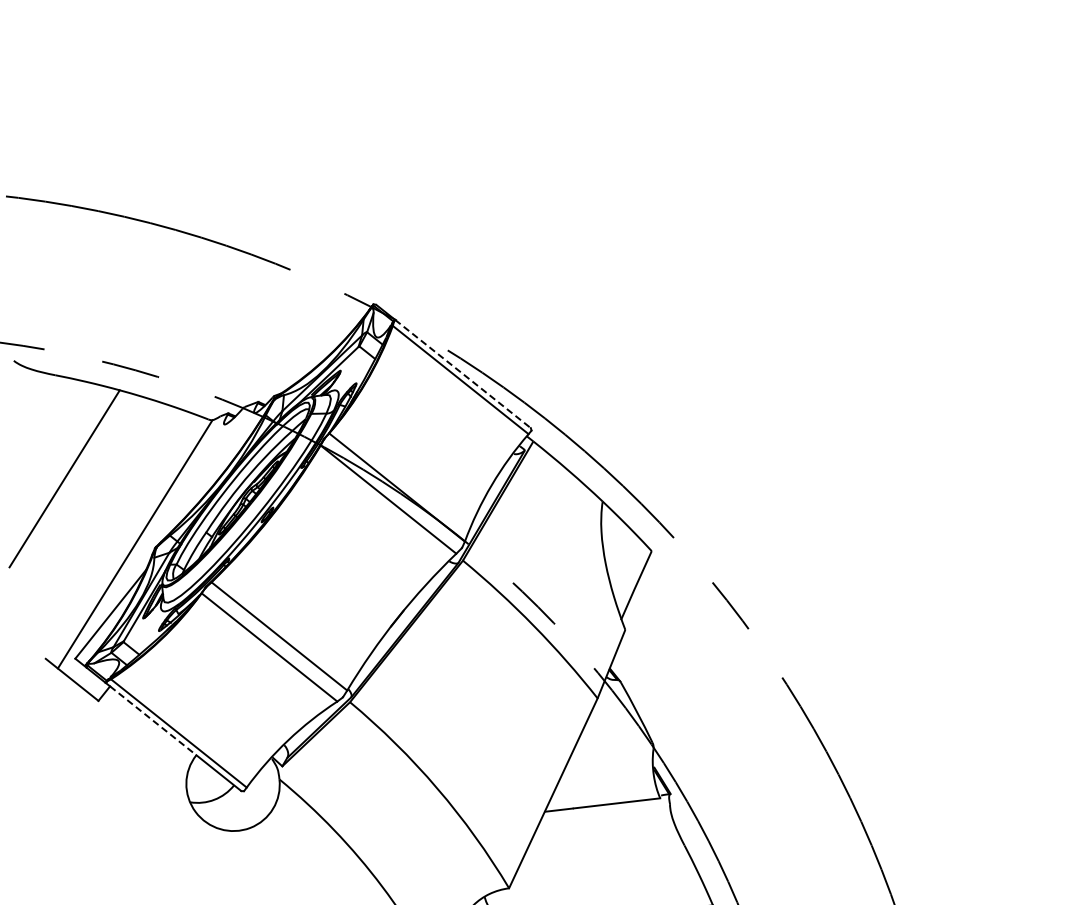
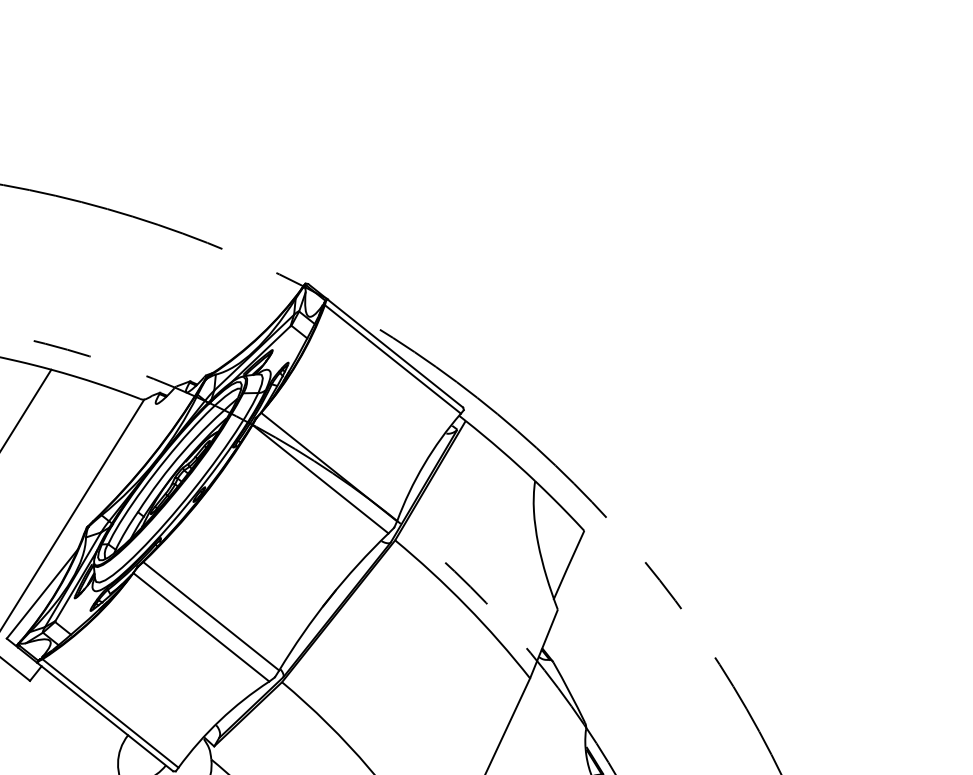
line: (462, 373) -> (394, 352), dashed -> solid
line: (153, 721) -> (85, 701), dashed -> solid

